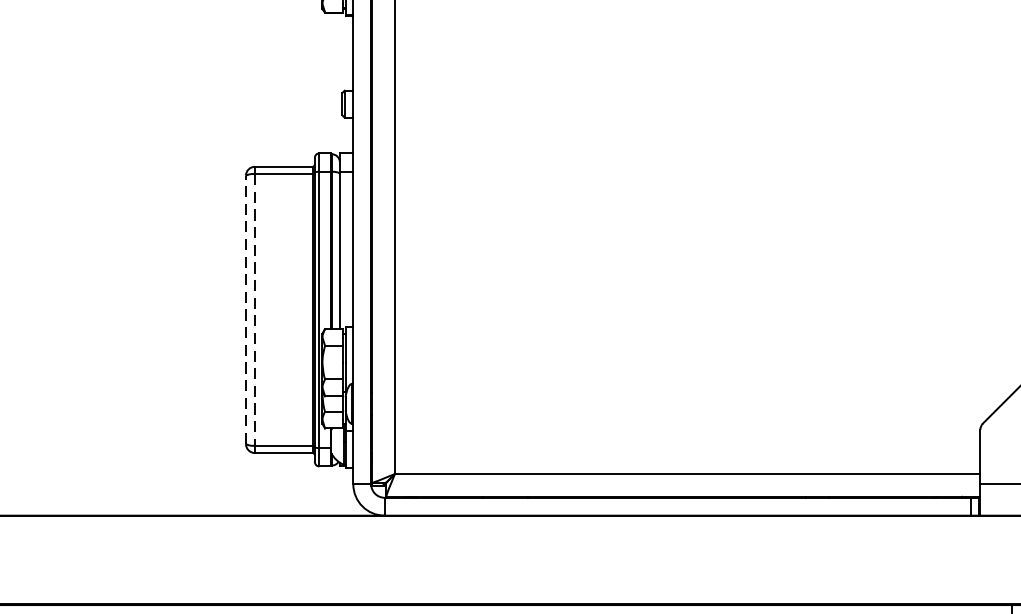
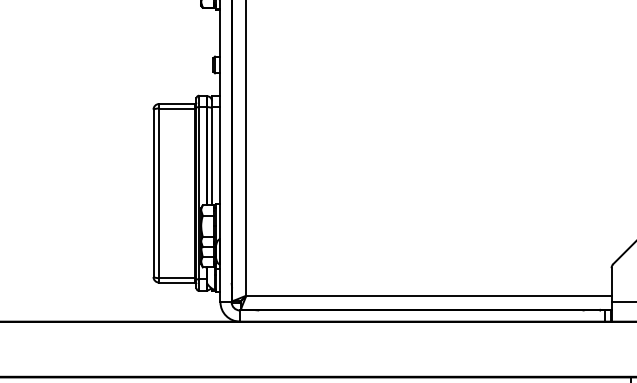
line: (245, 310) -> (153, 193), dashed -> solid
line: (255, 310) -> (159, 193), dashed -> solid

